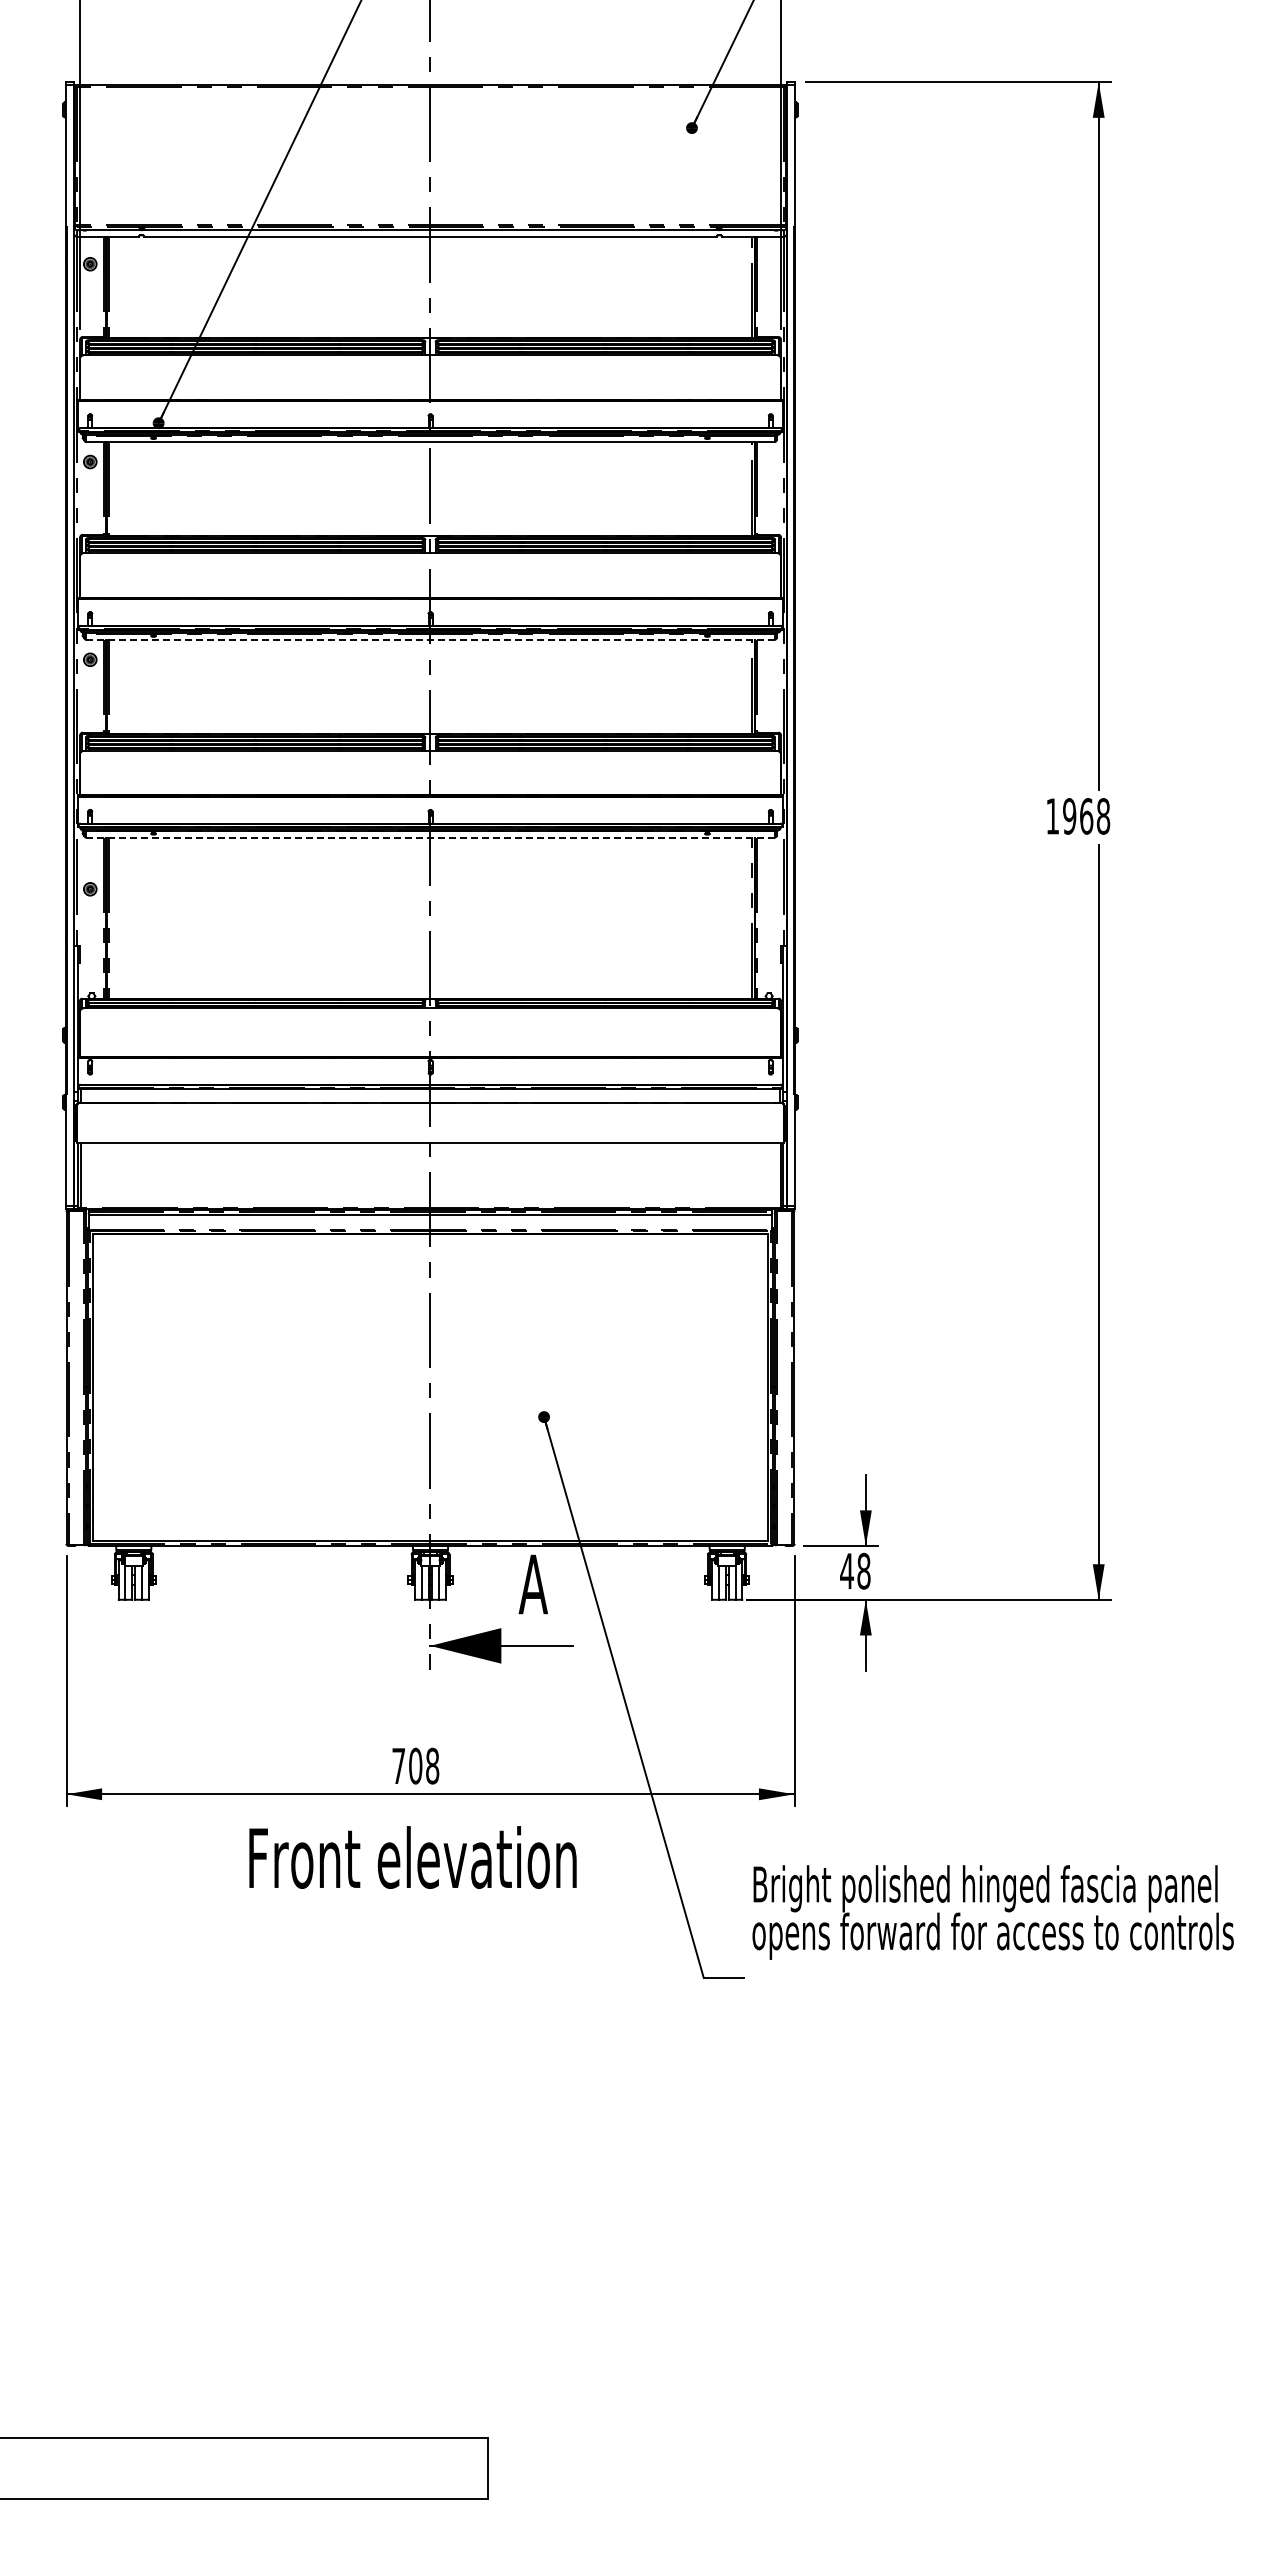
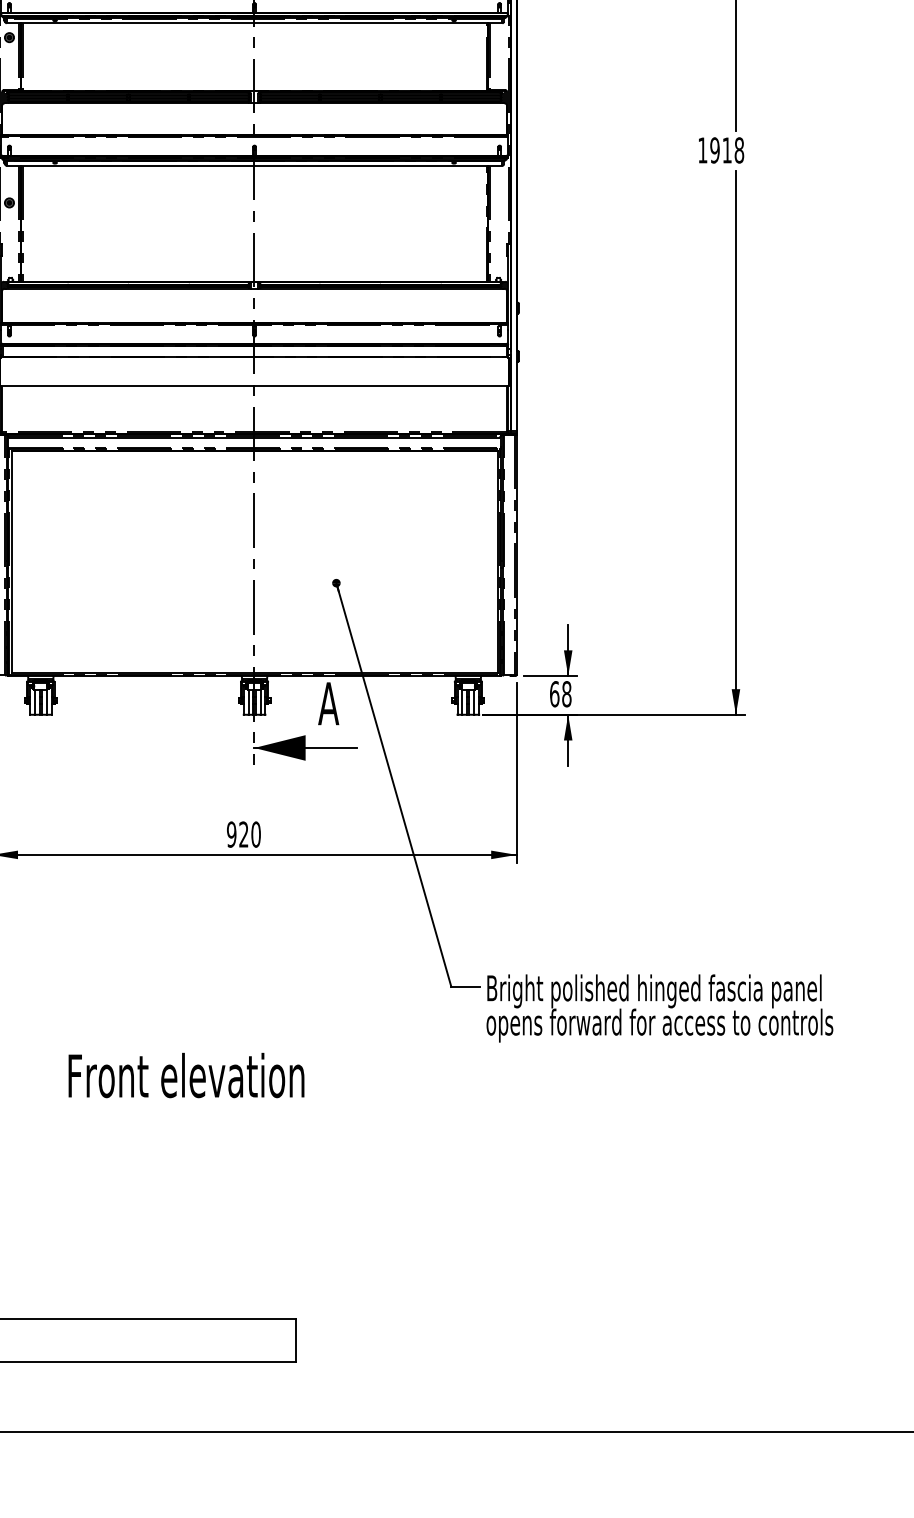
line: (430, 639) -> (254, 22), dashed -> solid
text: (1086, 816) -> (727, 150), 1968 -> 1918
line: (430, 837) -> (254, 165), dashed -> solid
text: (847, 1570) -> (554, 693), 48 -> 68
text: (415, 1765) -> (243, 834), 708 -> 920
text: (412, 1857) -> (186, 1075), moved
text: (992, 1912) -> (659, 1008), moved

